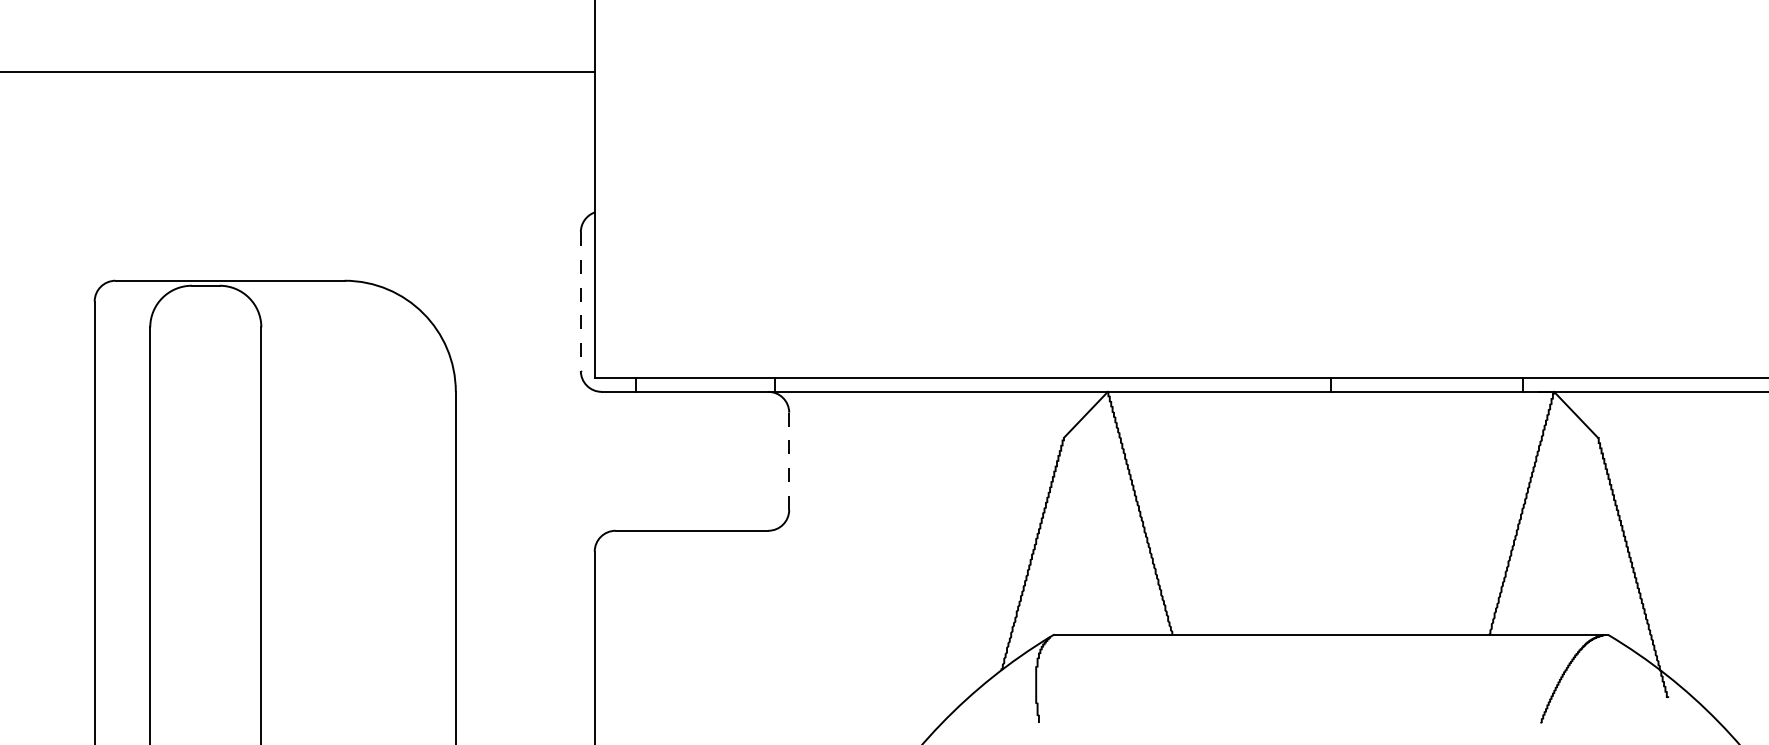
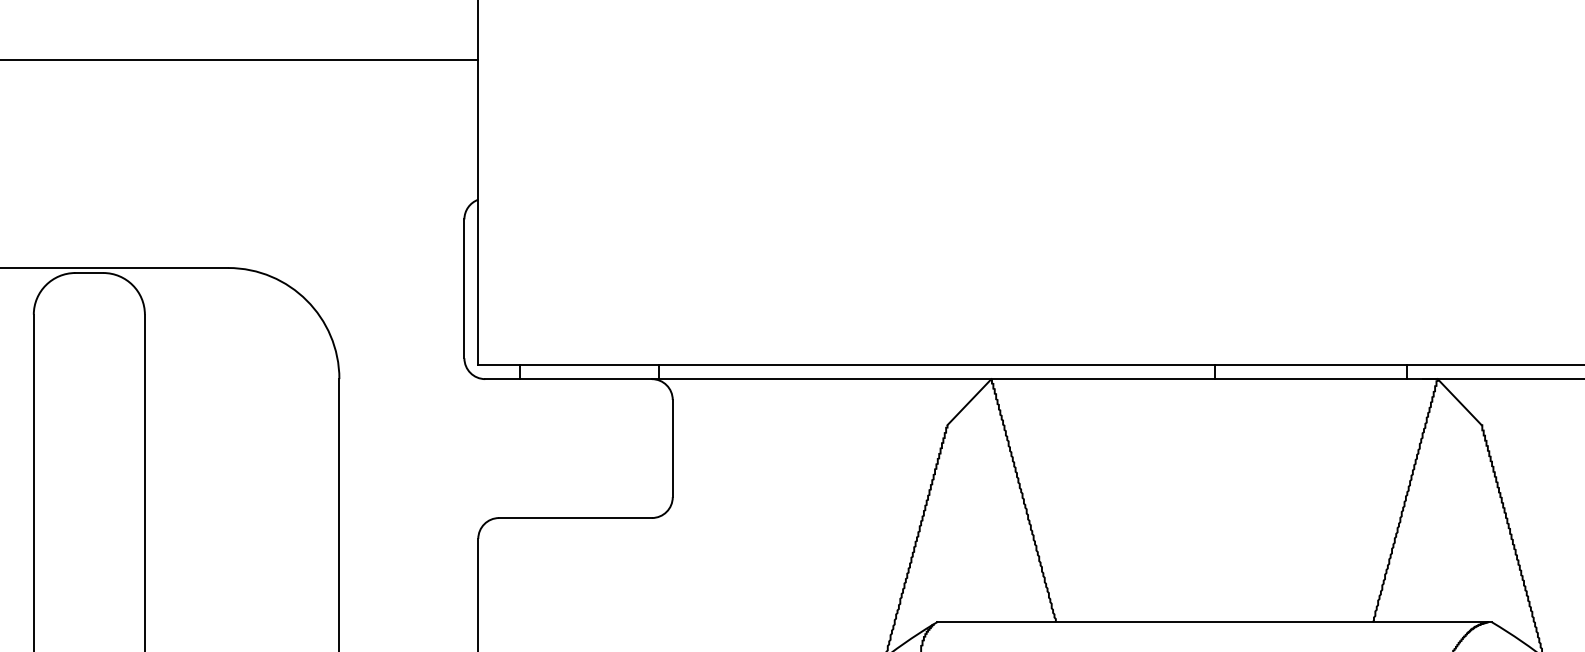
line: (580, 302) -> (464, 289), dashed -> solid
line: (789, 461) -> (673, 448), dashed -> solid

